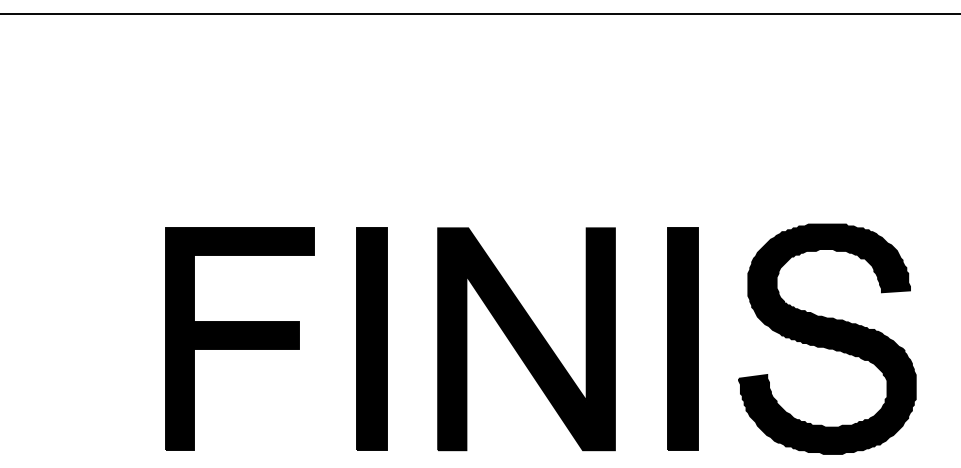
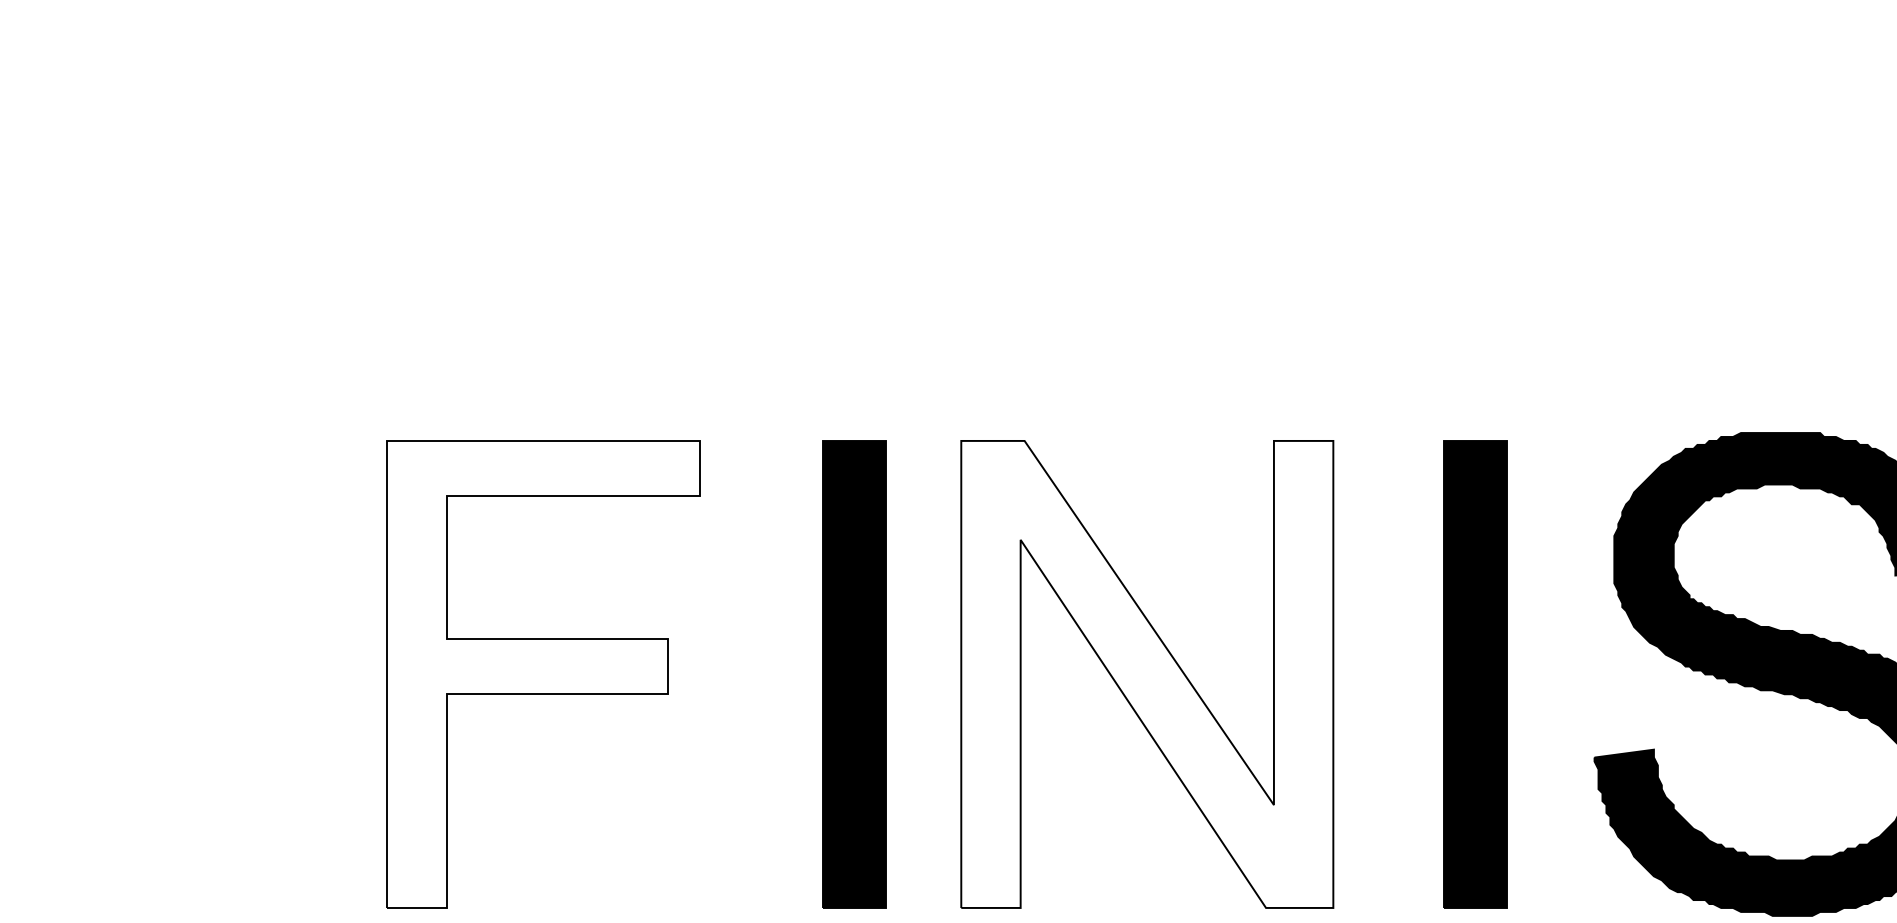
part: (371, 338) -> (852, 672), moved
fill: (239, 339) -> (542, 674), removed
fill: (526, 339) -> (1147, 674), removed

